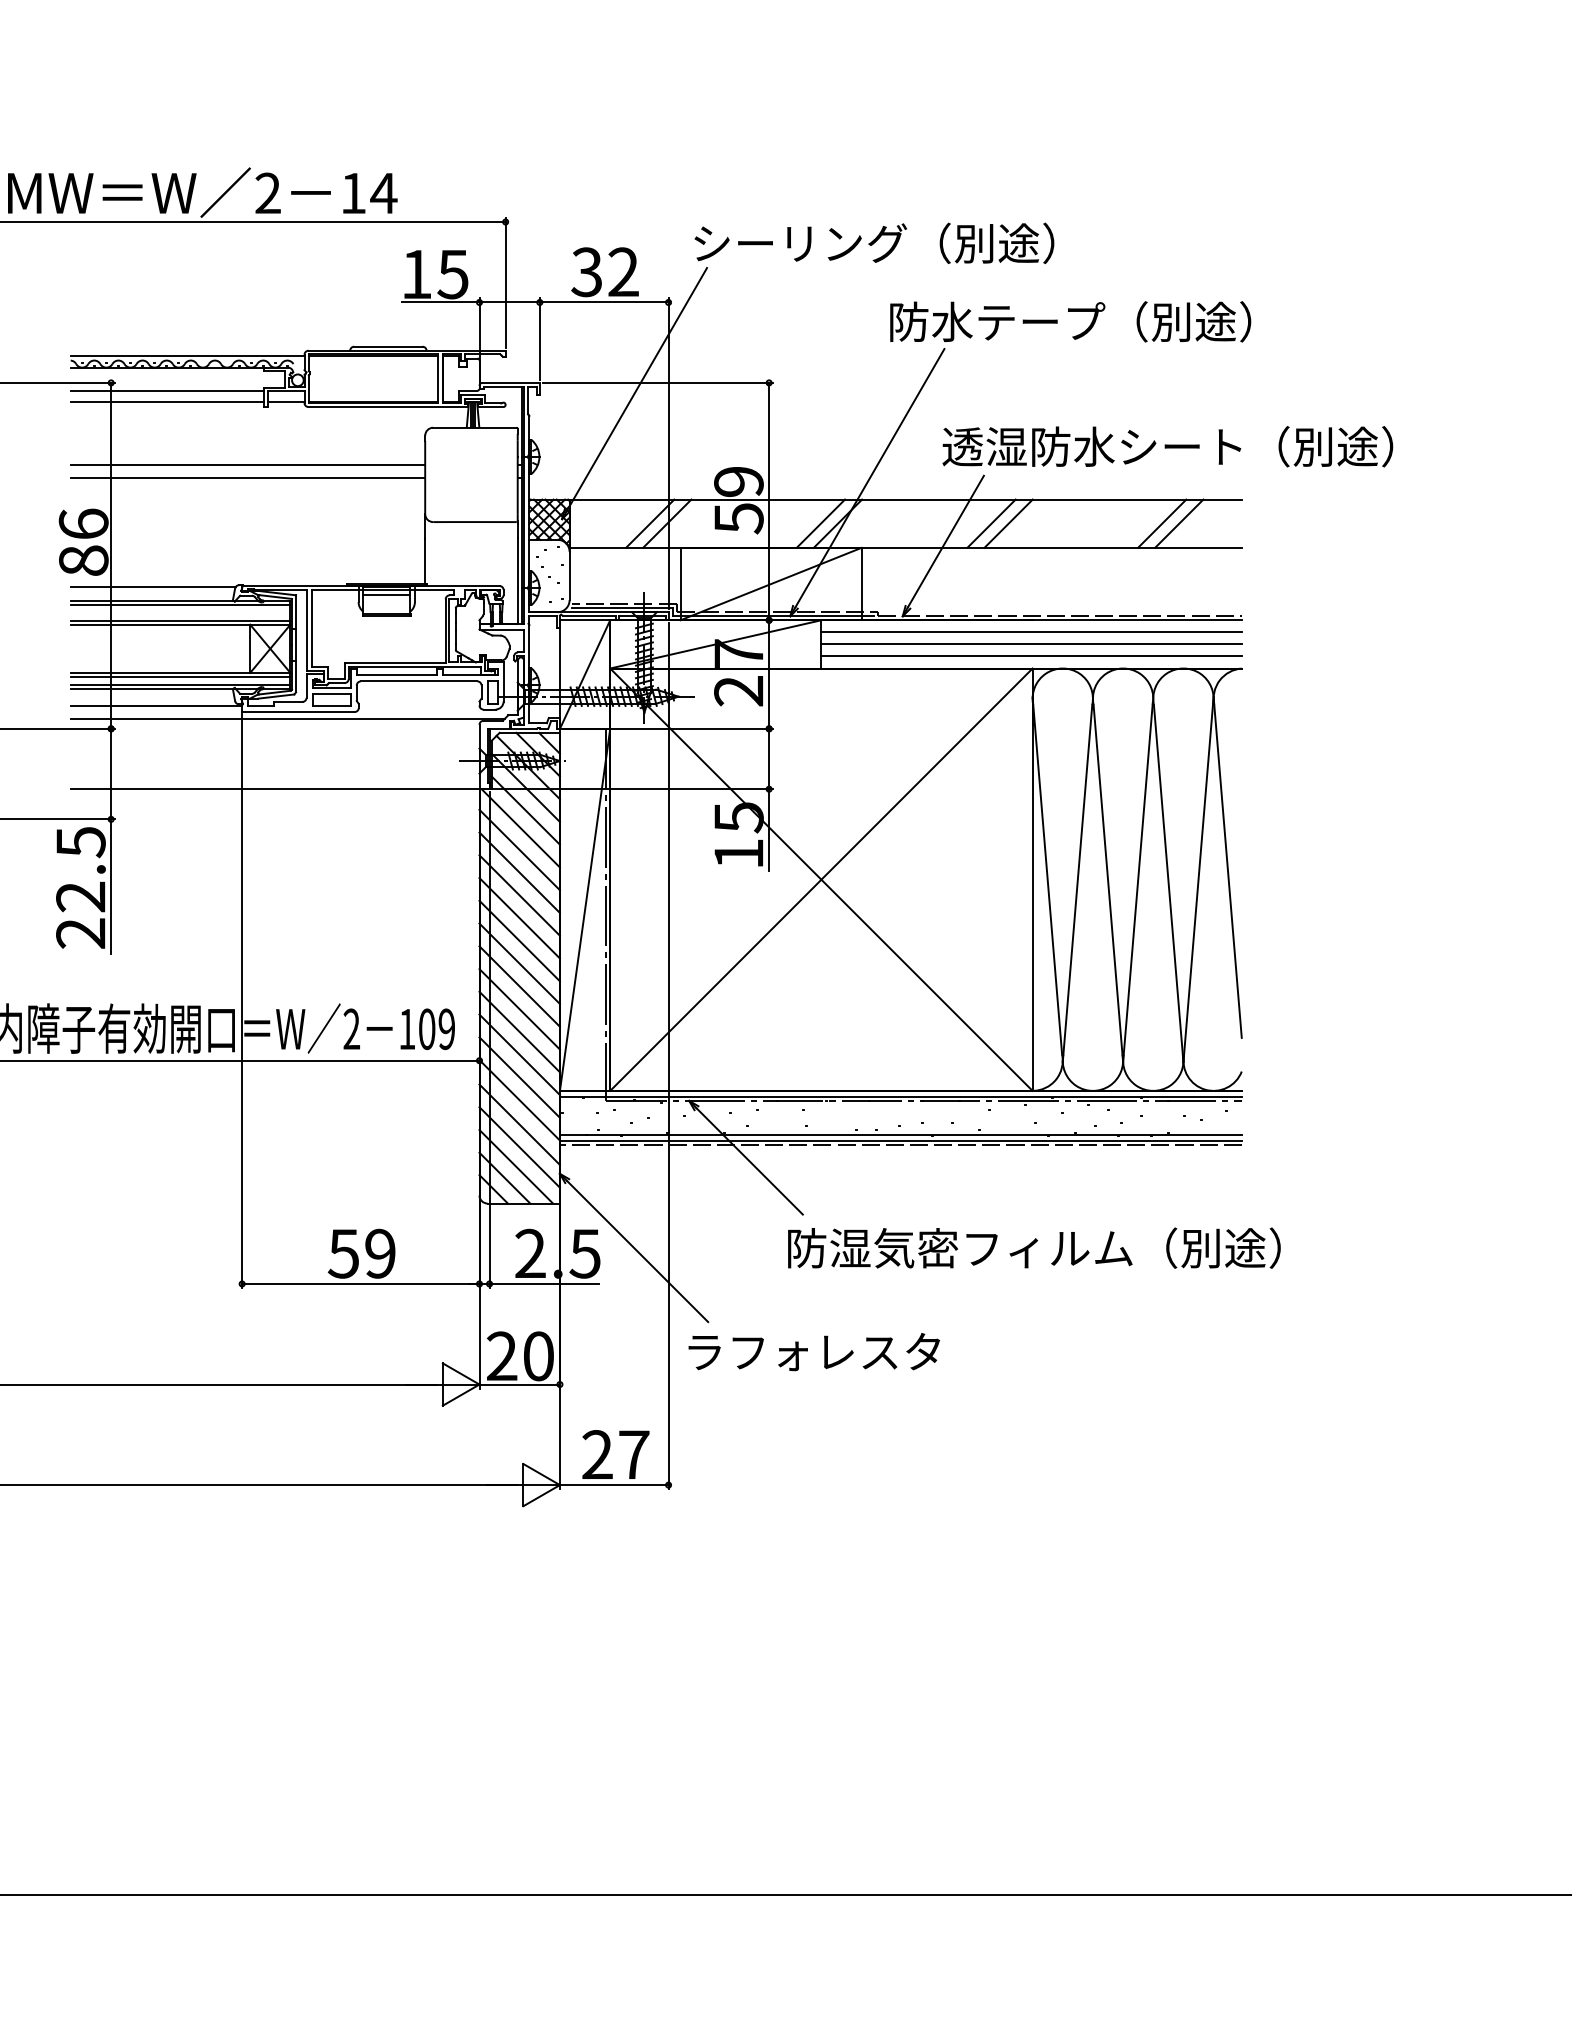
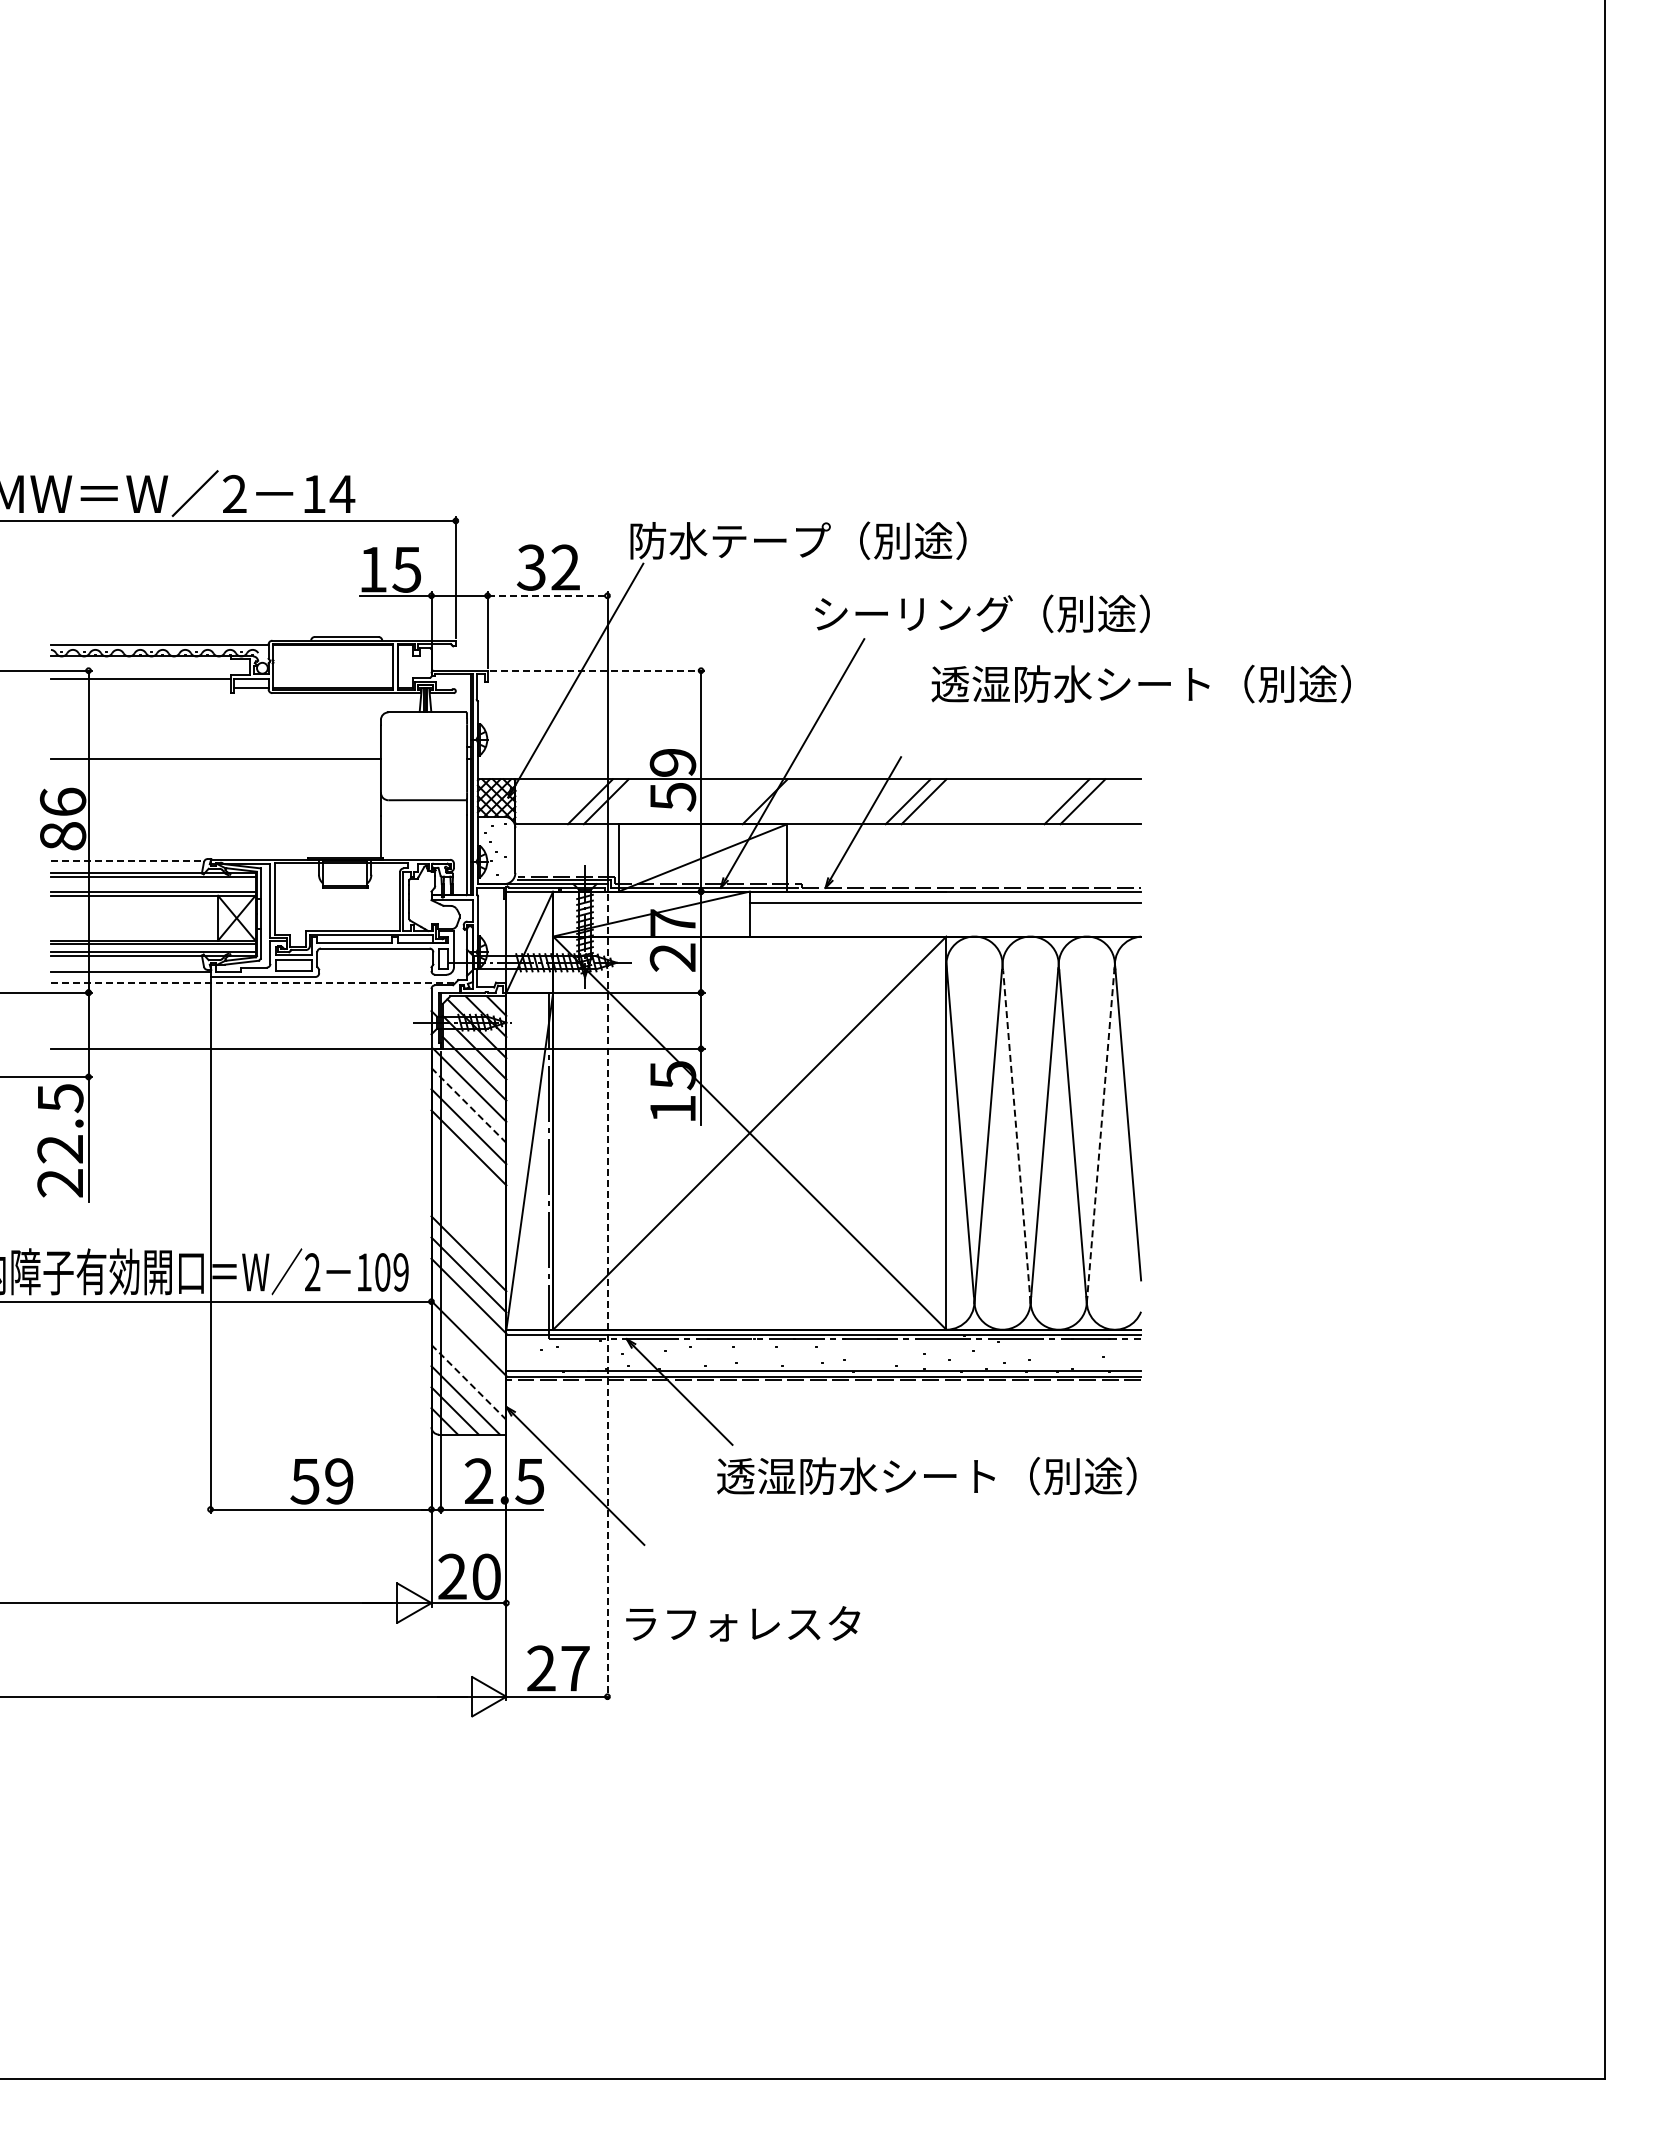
text: (800, 243) -> (730, 540), シーリング（別途） -> 防水テープ（別途）
line: (604, 302) -> (547, 595), solid -> dashed
text: (997, 321) -> (913, 613), 防水テープ（別途） -> シーリング（別途）
line: (658, 382) -> (598, 670), solid -> dashed
line: (166, 402) -> (140, 688), removed
text: (1166, 446) -> (1140, 683), moved
line: (247, 464) -> (215, 746), removed
line: (820, 523) -> (748, 801), removed
line: (152, 586) -> (127, 860), solid -> dashed
line: (386, 594) -> (344, 867), removed
line: (1031, 644) -> (945, 914), removed
line: (1031, 656) -> (945, 925), removed
line: (288, 718) -> (253, 983), solid -> dashed
line: (519, 849) -> (468, 1105), solid -> dashed
line: (1198, 880) -> (1100, 1133), solid -> dashed
line: (1107, 883) -> (1016, 1136), solid -> dashed
line: (519, 917) -> (468, 1168), removed
line: (519, 940) -> (468, 1189), removed
line: (519, 962) -> (468, 1210), removed
line: (519, 986) -> (468, 1232), removed
line: (668, 1056) -> (607, 1297), solid -> dashed
line: (519, 1076) -> (468, 1316), removed
line: (519, 1123) -> (468, 1360), removed
line: (519, 1147) -> (468, 1382), solid -> dashed
text: (1033, 1247) -> (947, 1475), 防湿気密フィルム（別途） -> 透湿防水シート（別途）
text: (814, 1351) -> (743, 1623), moved

